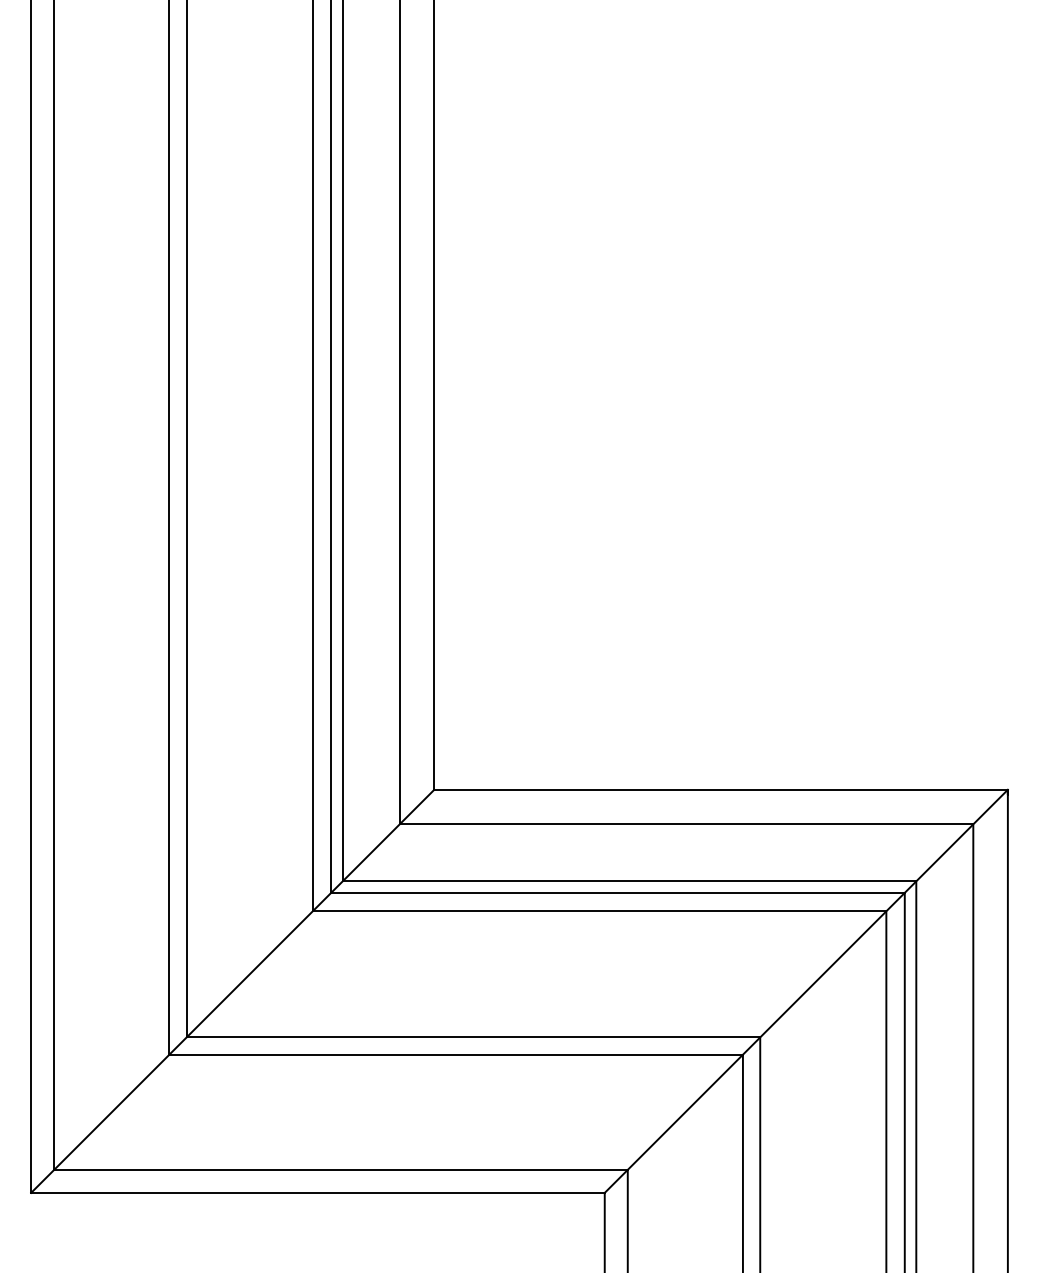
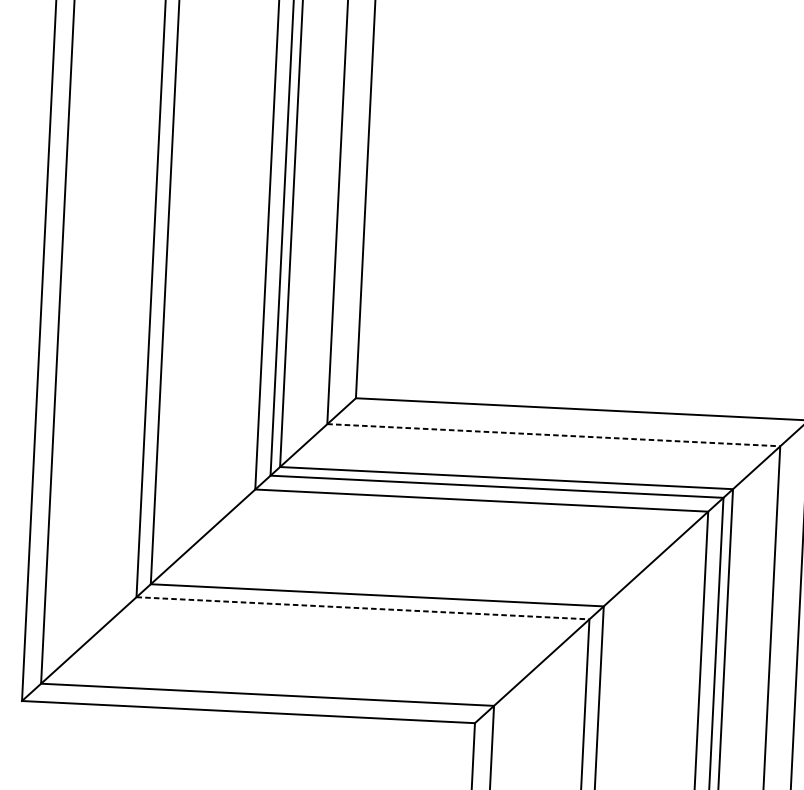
line: (686, 824) -> (553, 435), solid -> dashed
line: (456, 1054) -> (363, 608), solid -> dashed

